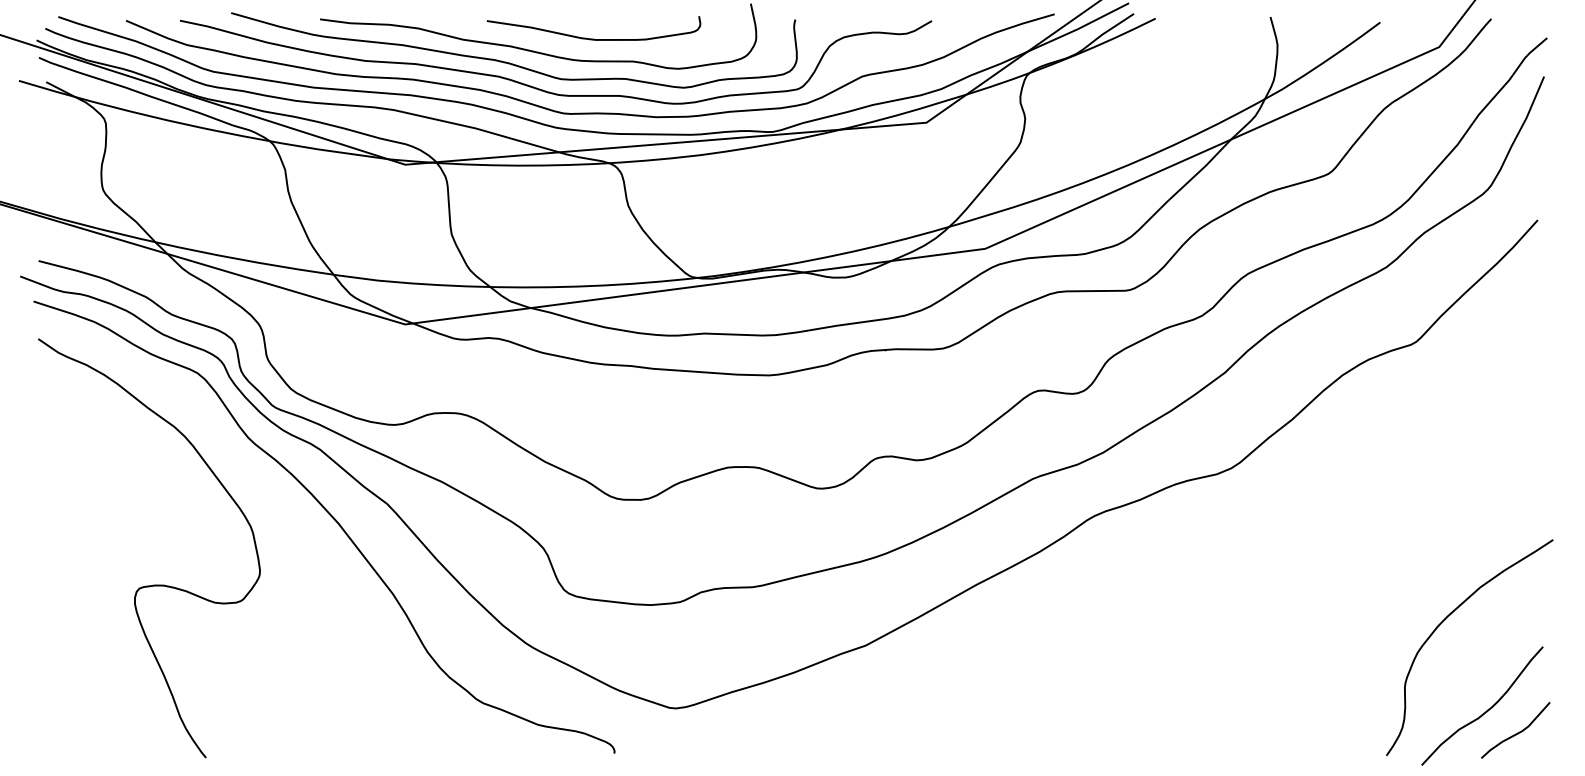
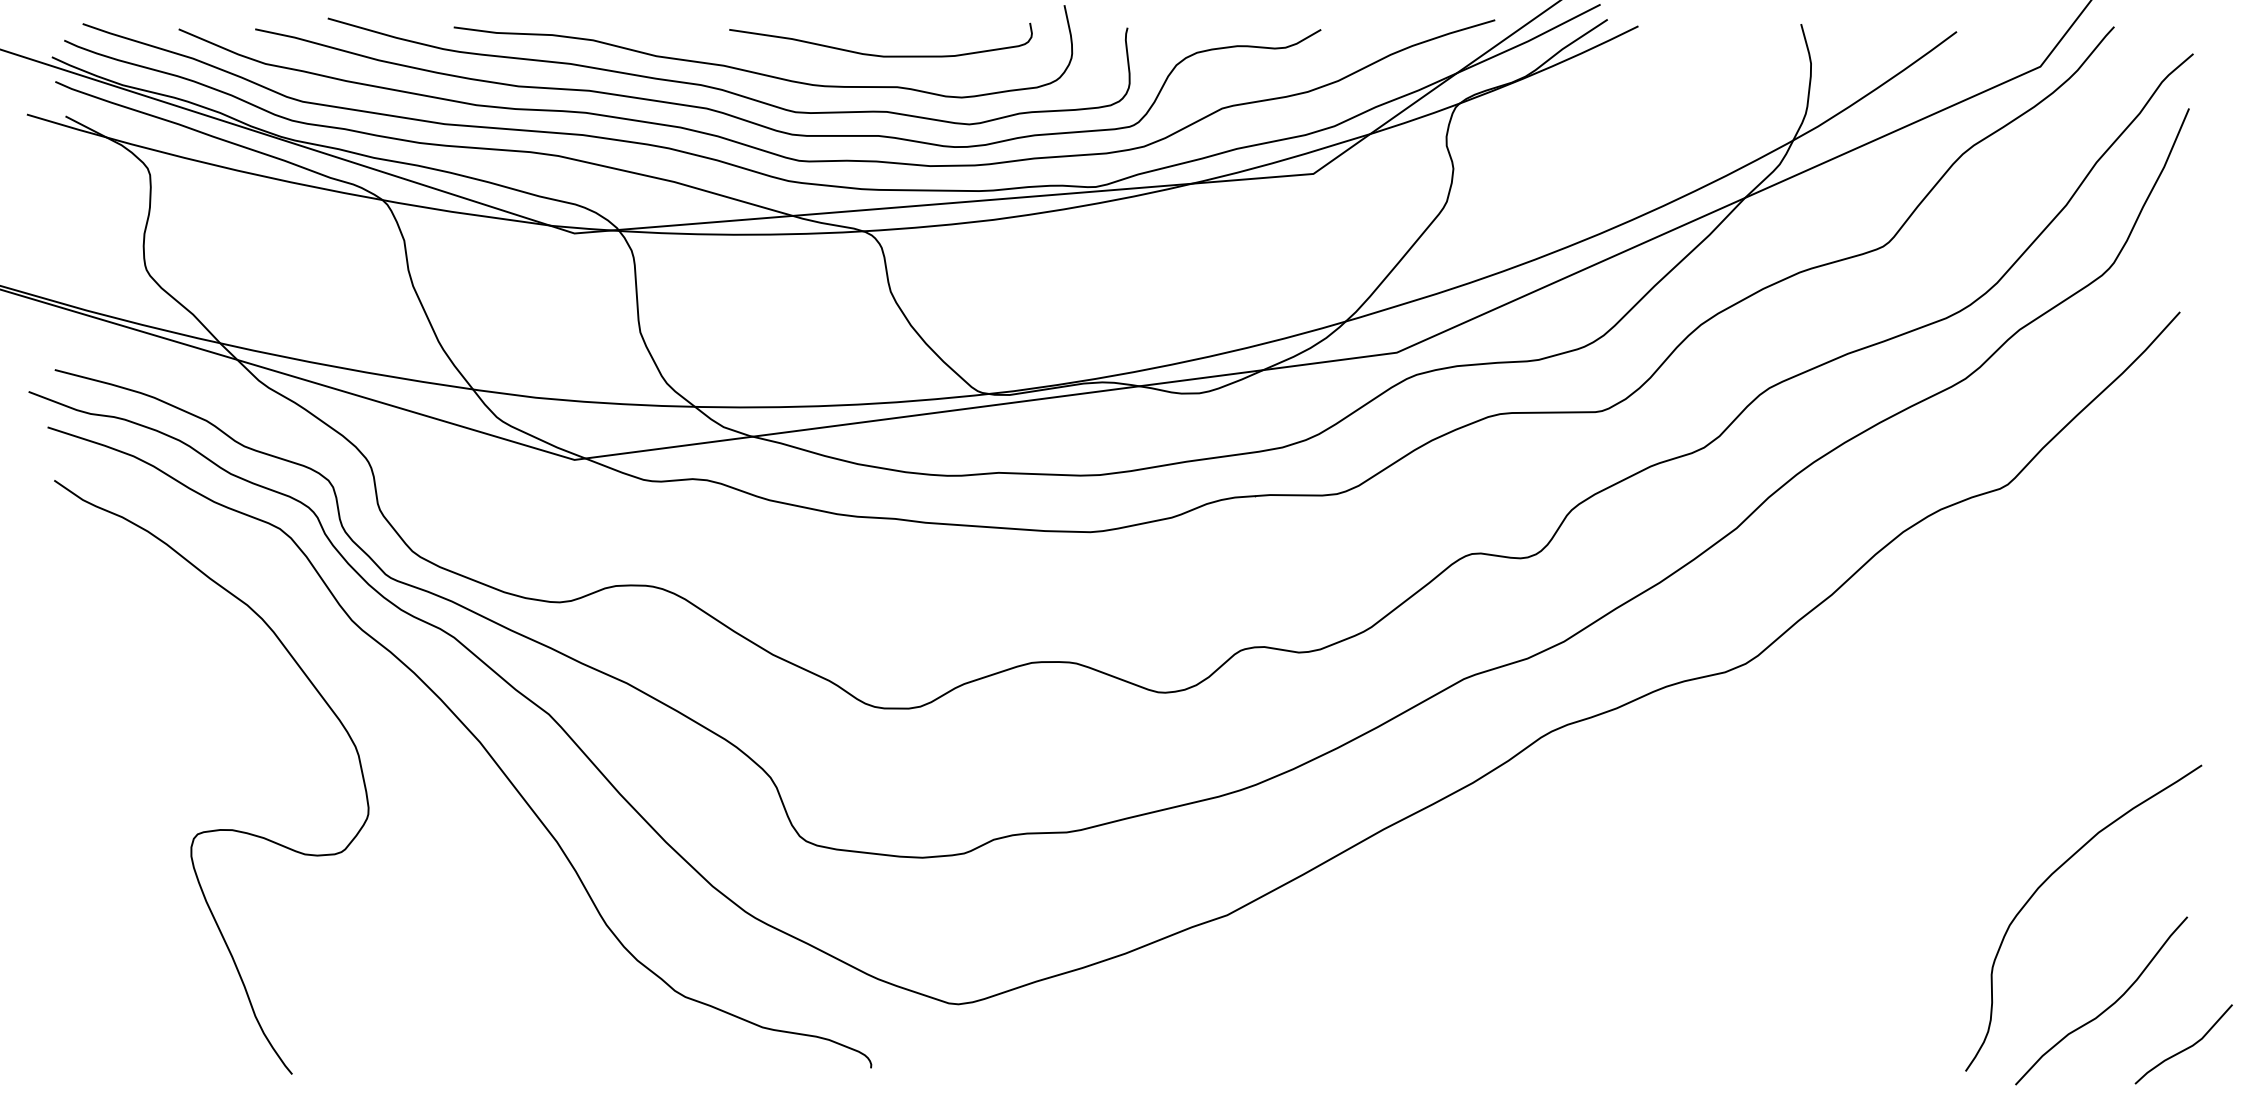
curve: (590, 38) -> (876, 54), moved
curve: (1516, 733) -> (2185, 1048), moved

